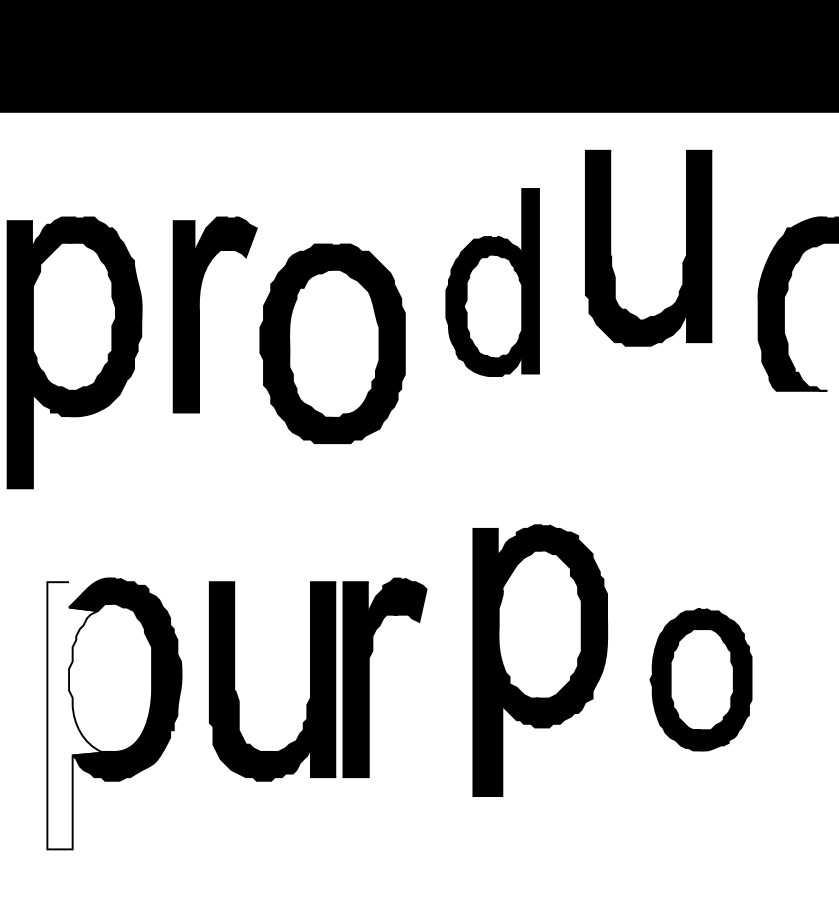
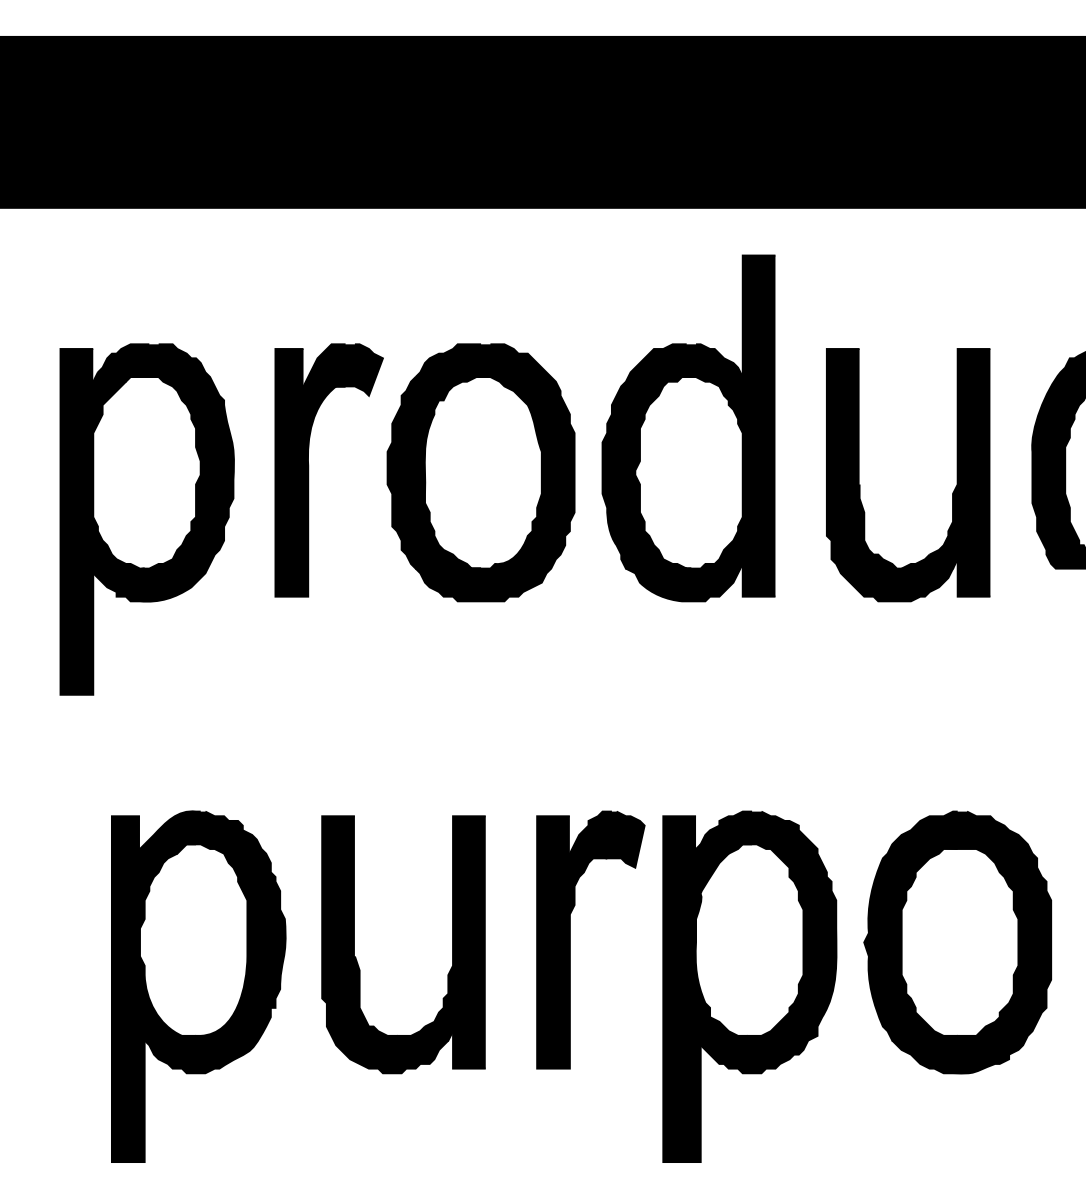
part: (682, 261) -> (952, 492), moved
part: (492, 282) -> (688, 428), size x1.43
part: (332, 343) -> (480, 472), moved
part: (540, 660) -> (749, 986), moved
part: (369, 677) -> (570, 939), moved
part: (700, 679) -> (957, 942), size x1.43
fill: (79, 716) -> (153, 989), added

